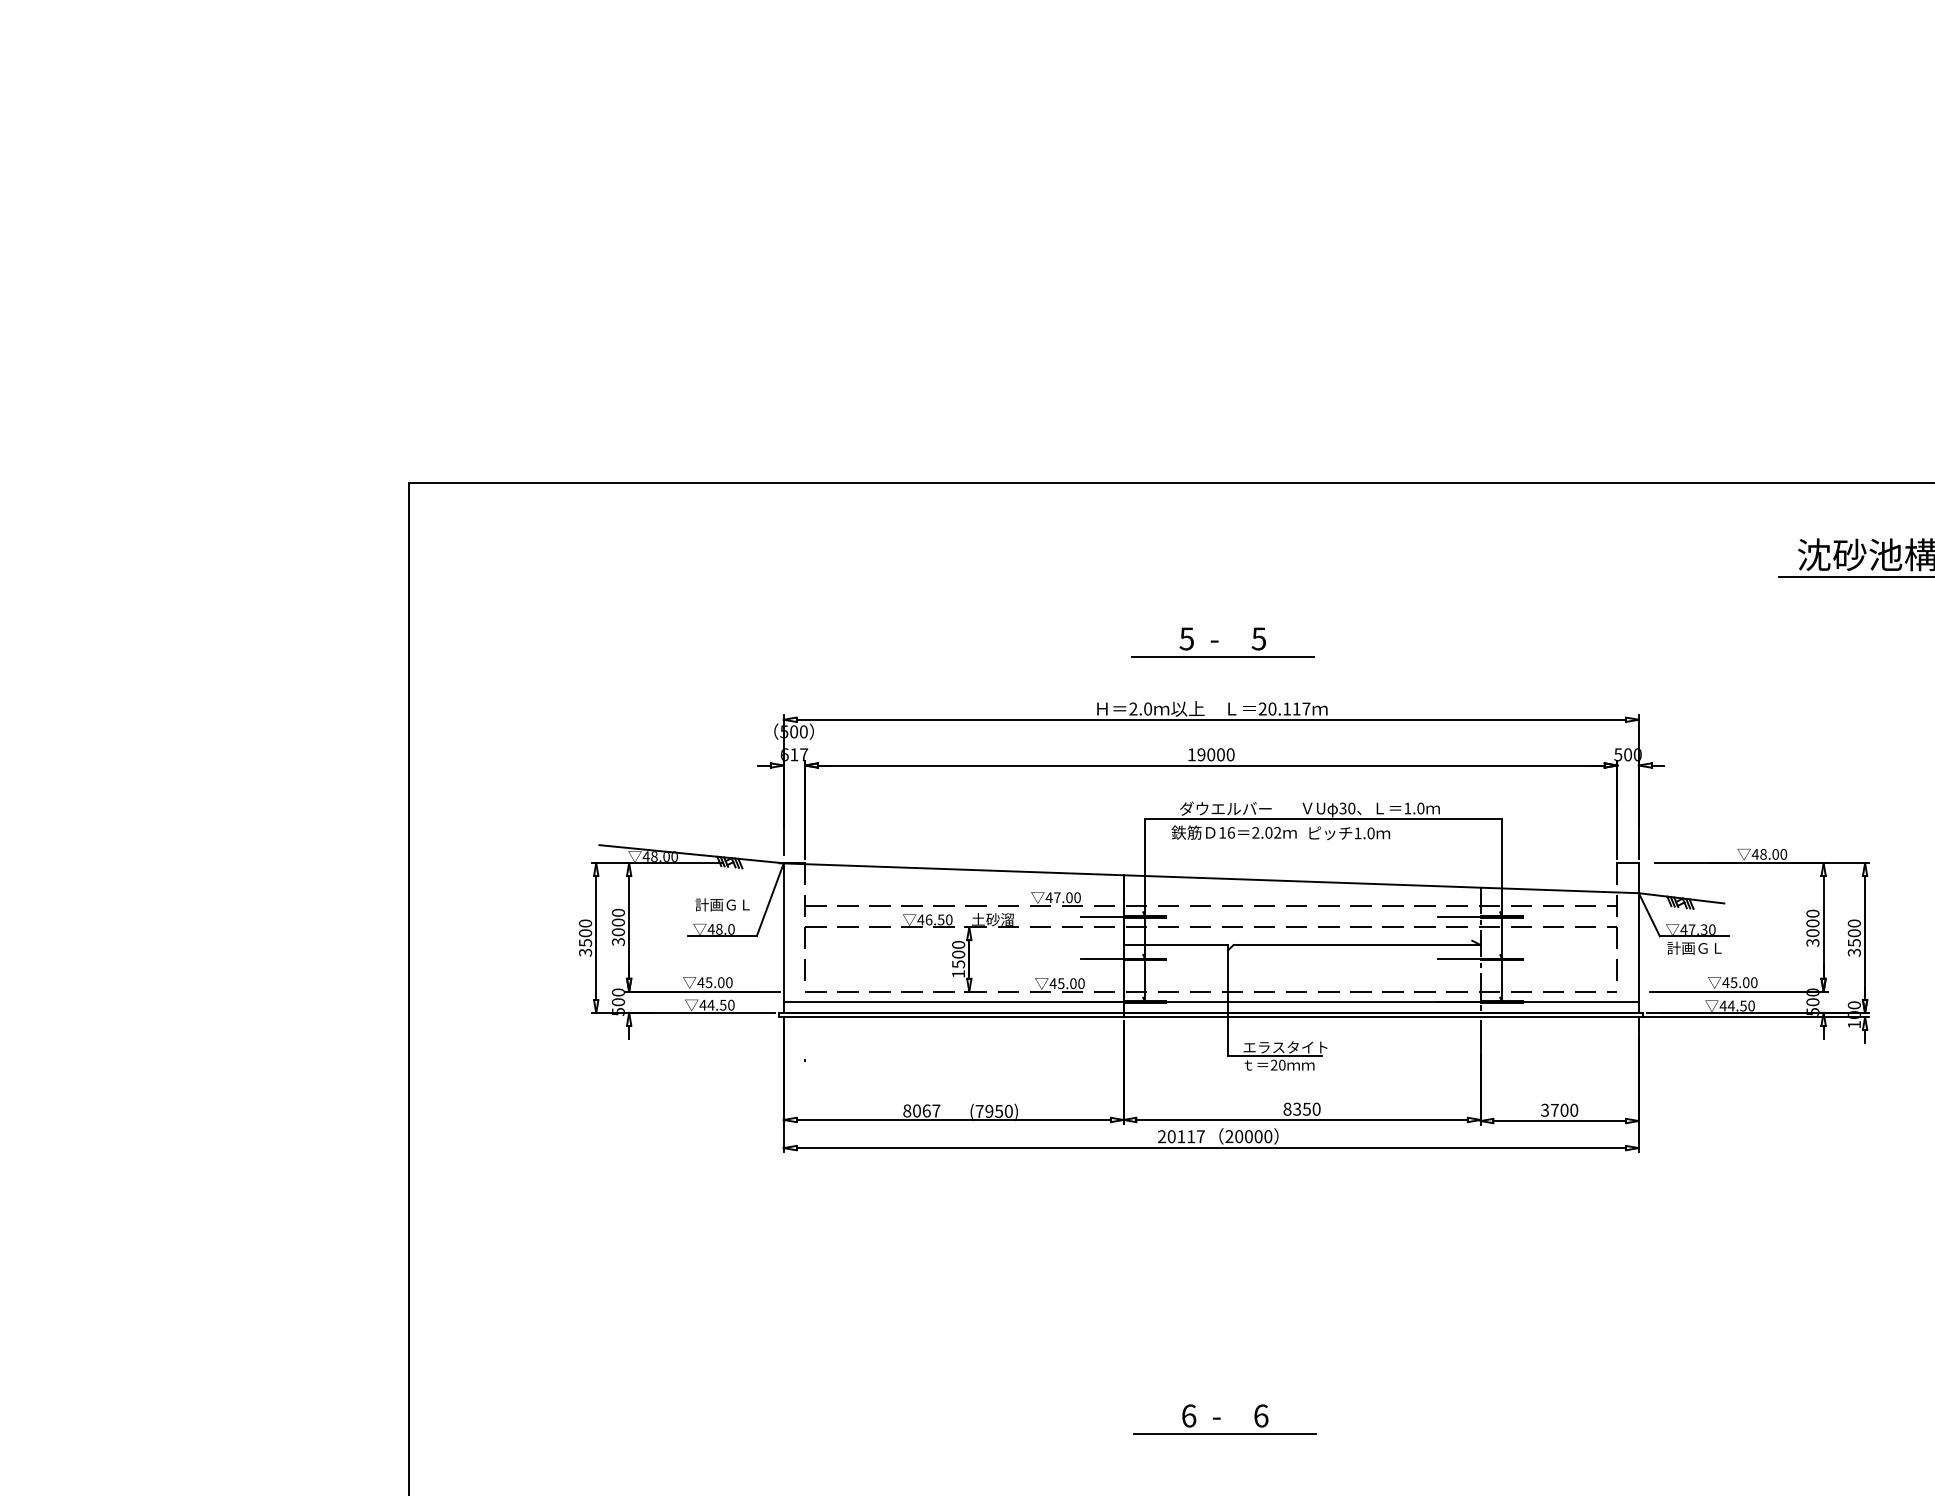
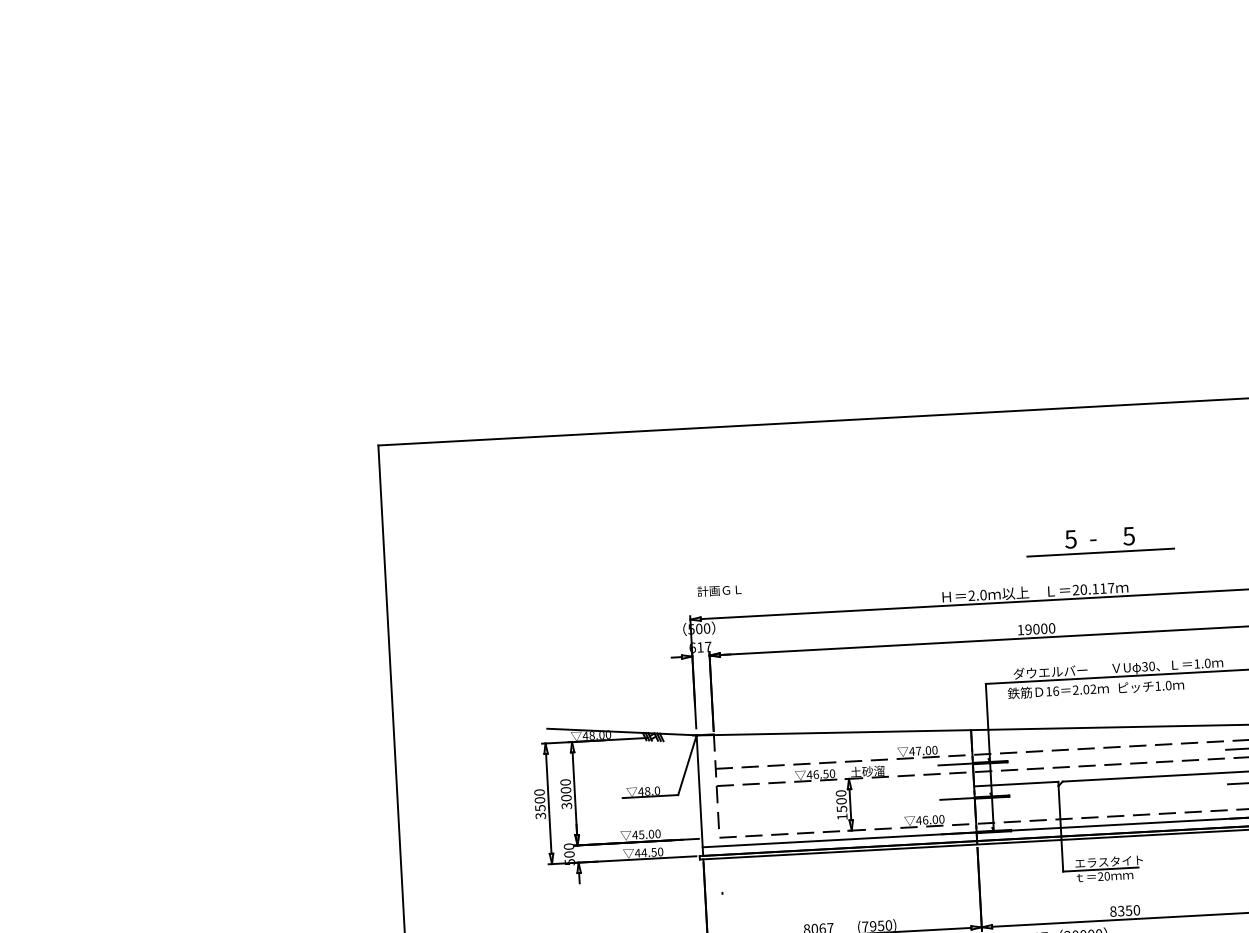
part: (1222, 642) -> (1099, 540), moved
text: (722, 904) -> (719, 590), moved
text: (1060, 983) -> (924, 820), 45.00 -> 46.00

